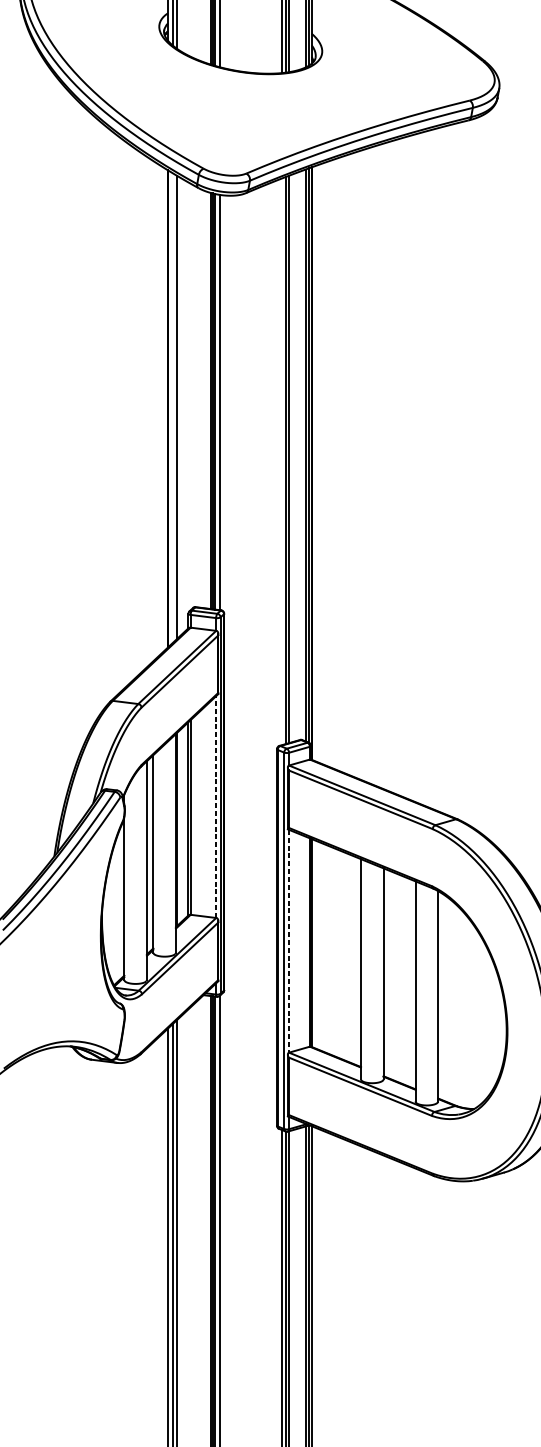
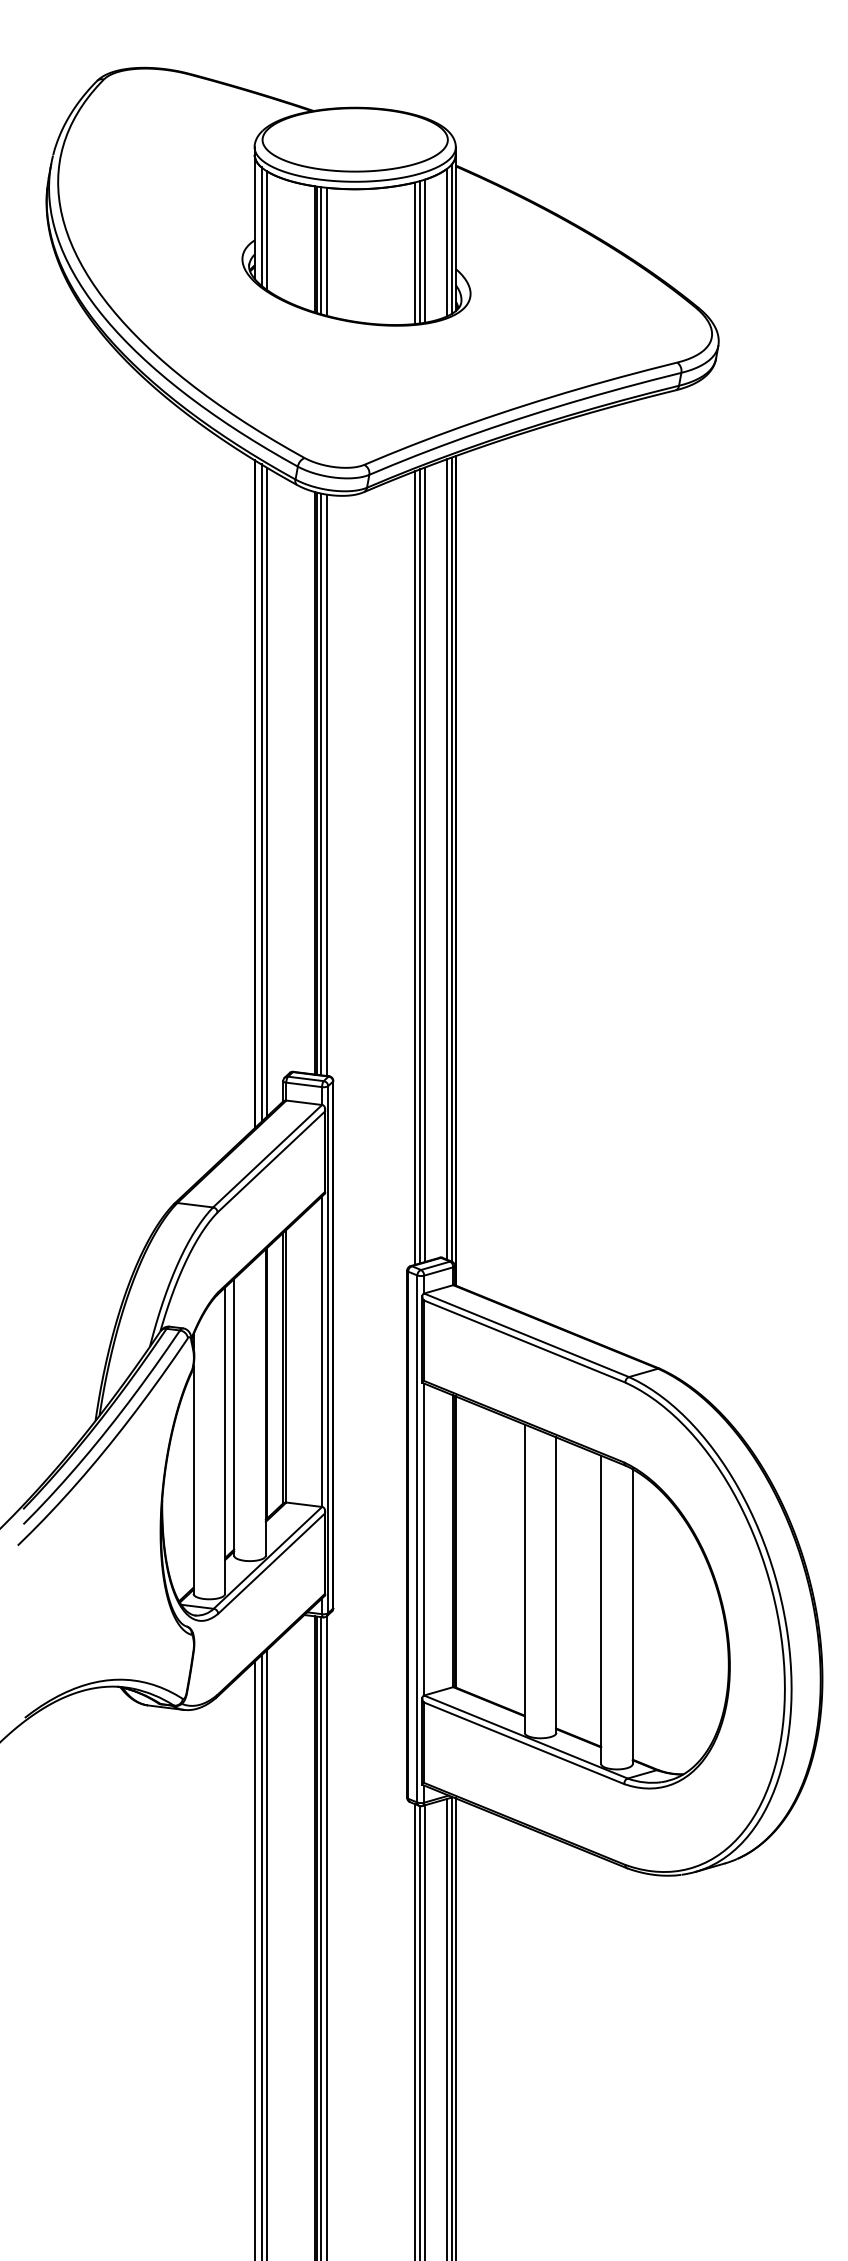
line: (172, 407) -> (261, 792), added
line: (282, 461) -> (414, 867), added
line: (216, 806) -> (322, 1351), dashed -> solid
line: (289, 941) -> (424, 1539), dashed -> solid

